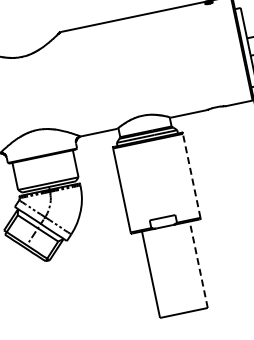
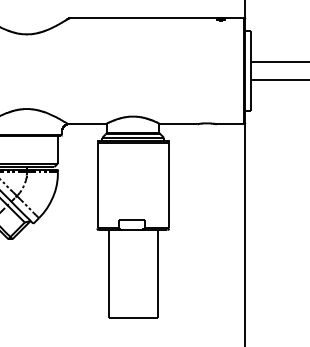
line: (191, 175) -> (168, 185), dashed -> solid
line: (198, 264) -> (157, 273), dashed -> solid

